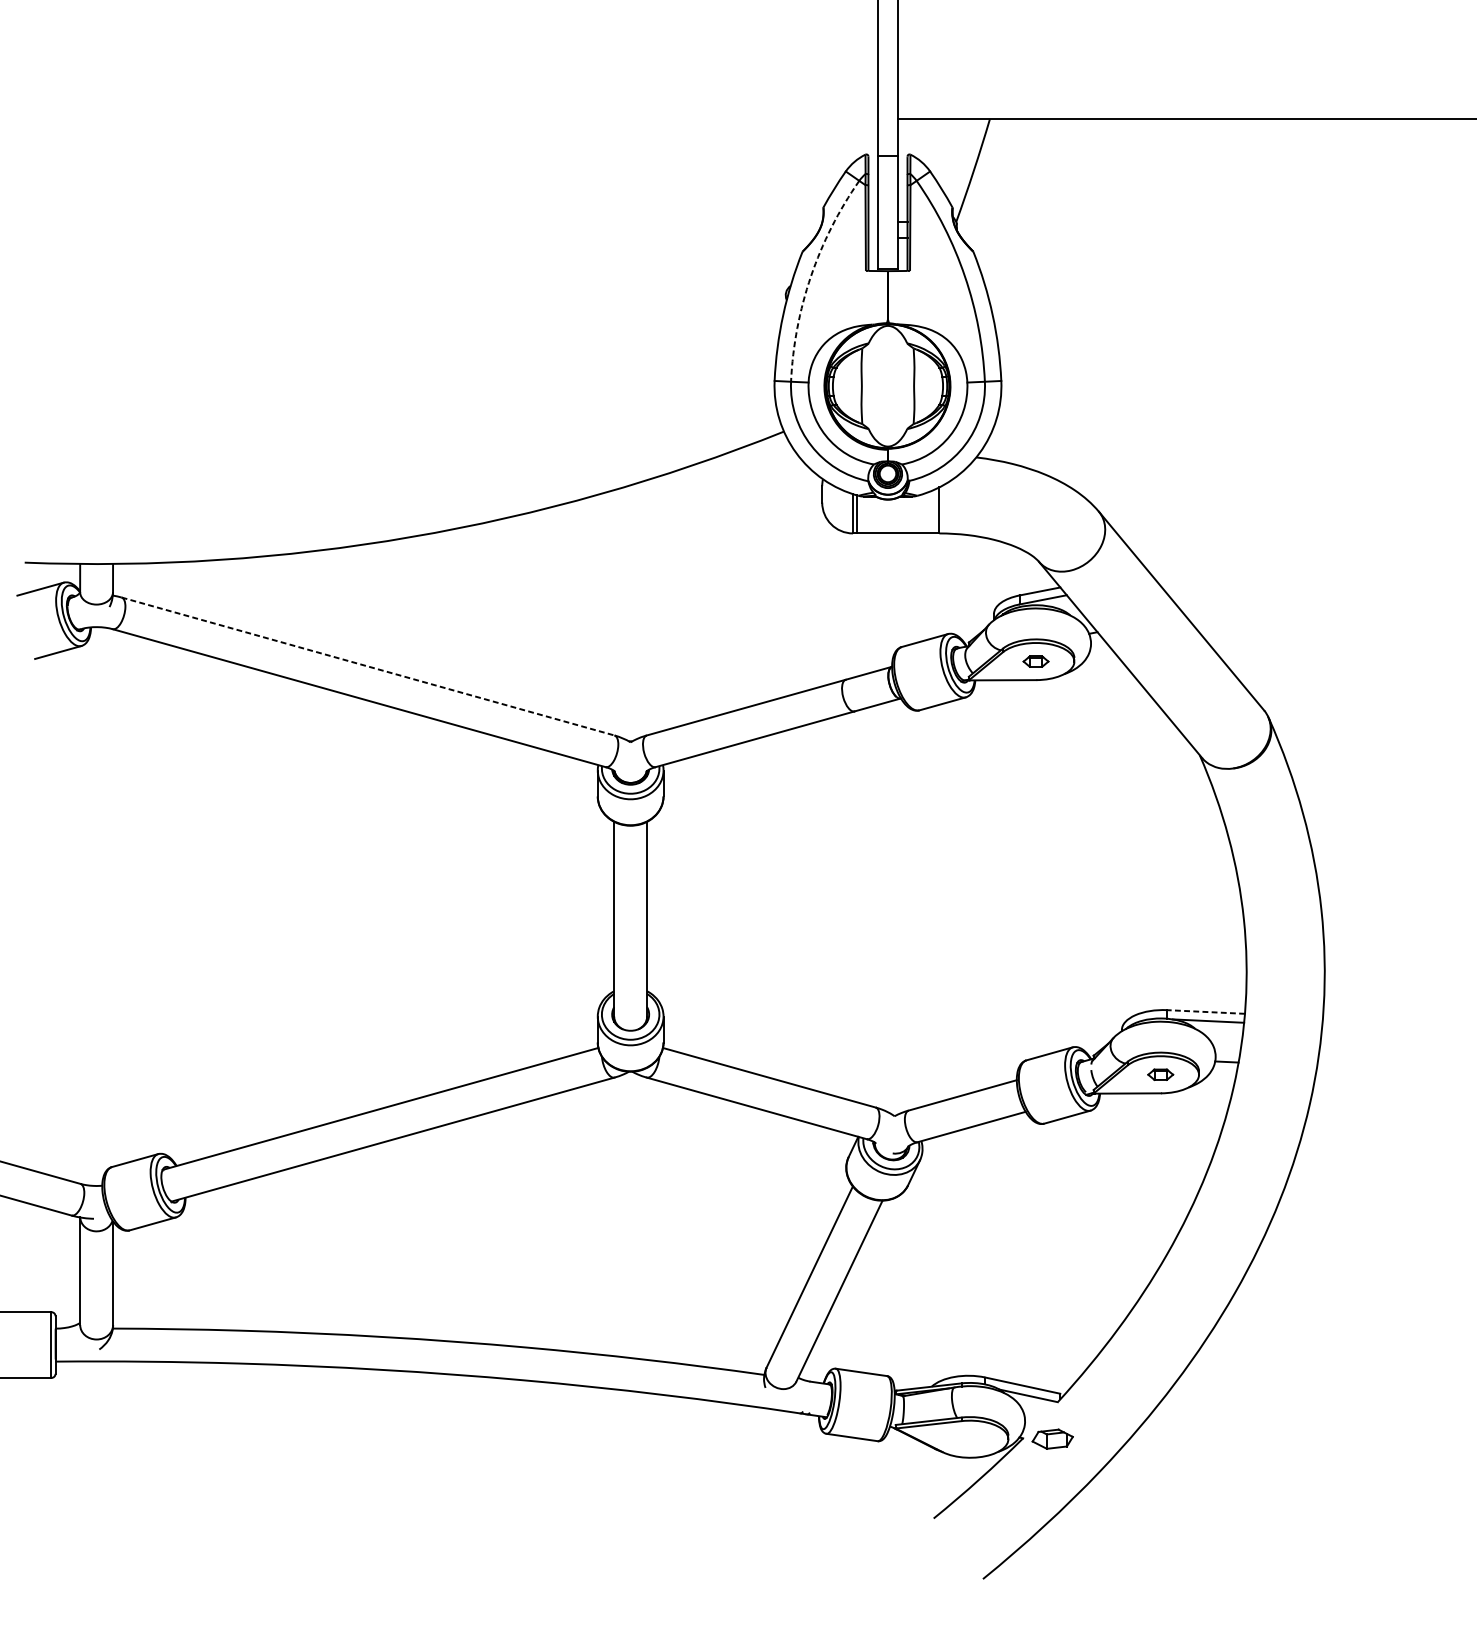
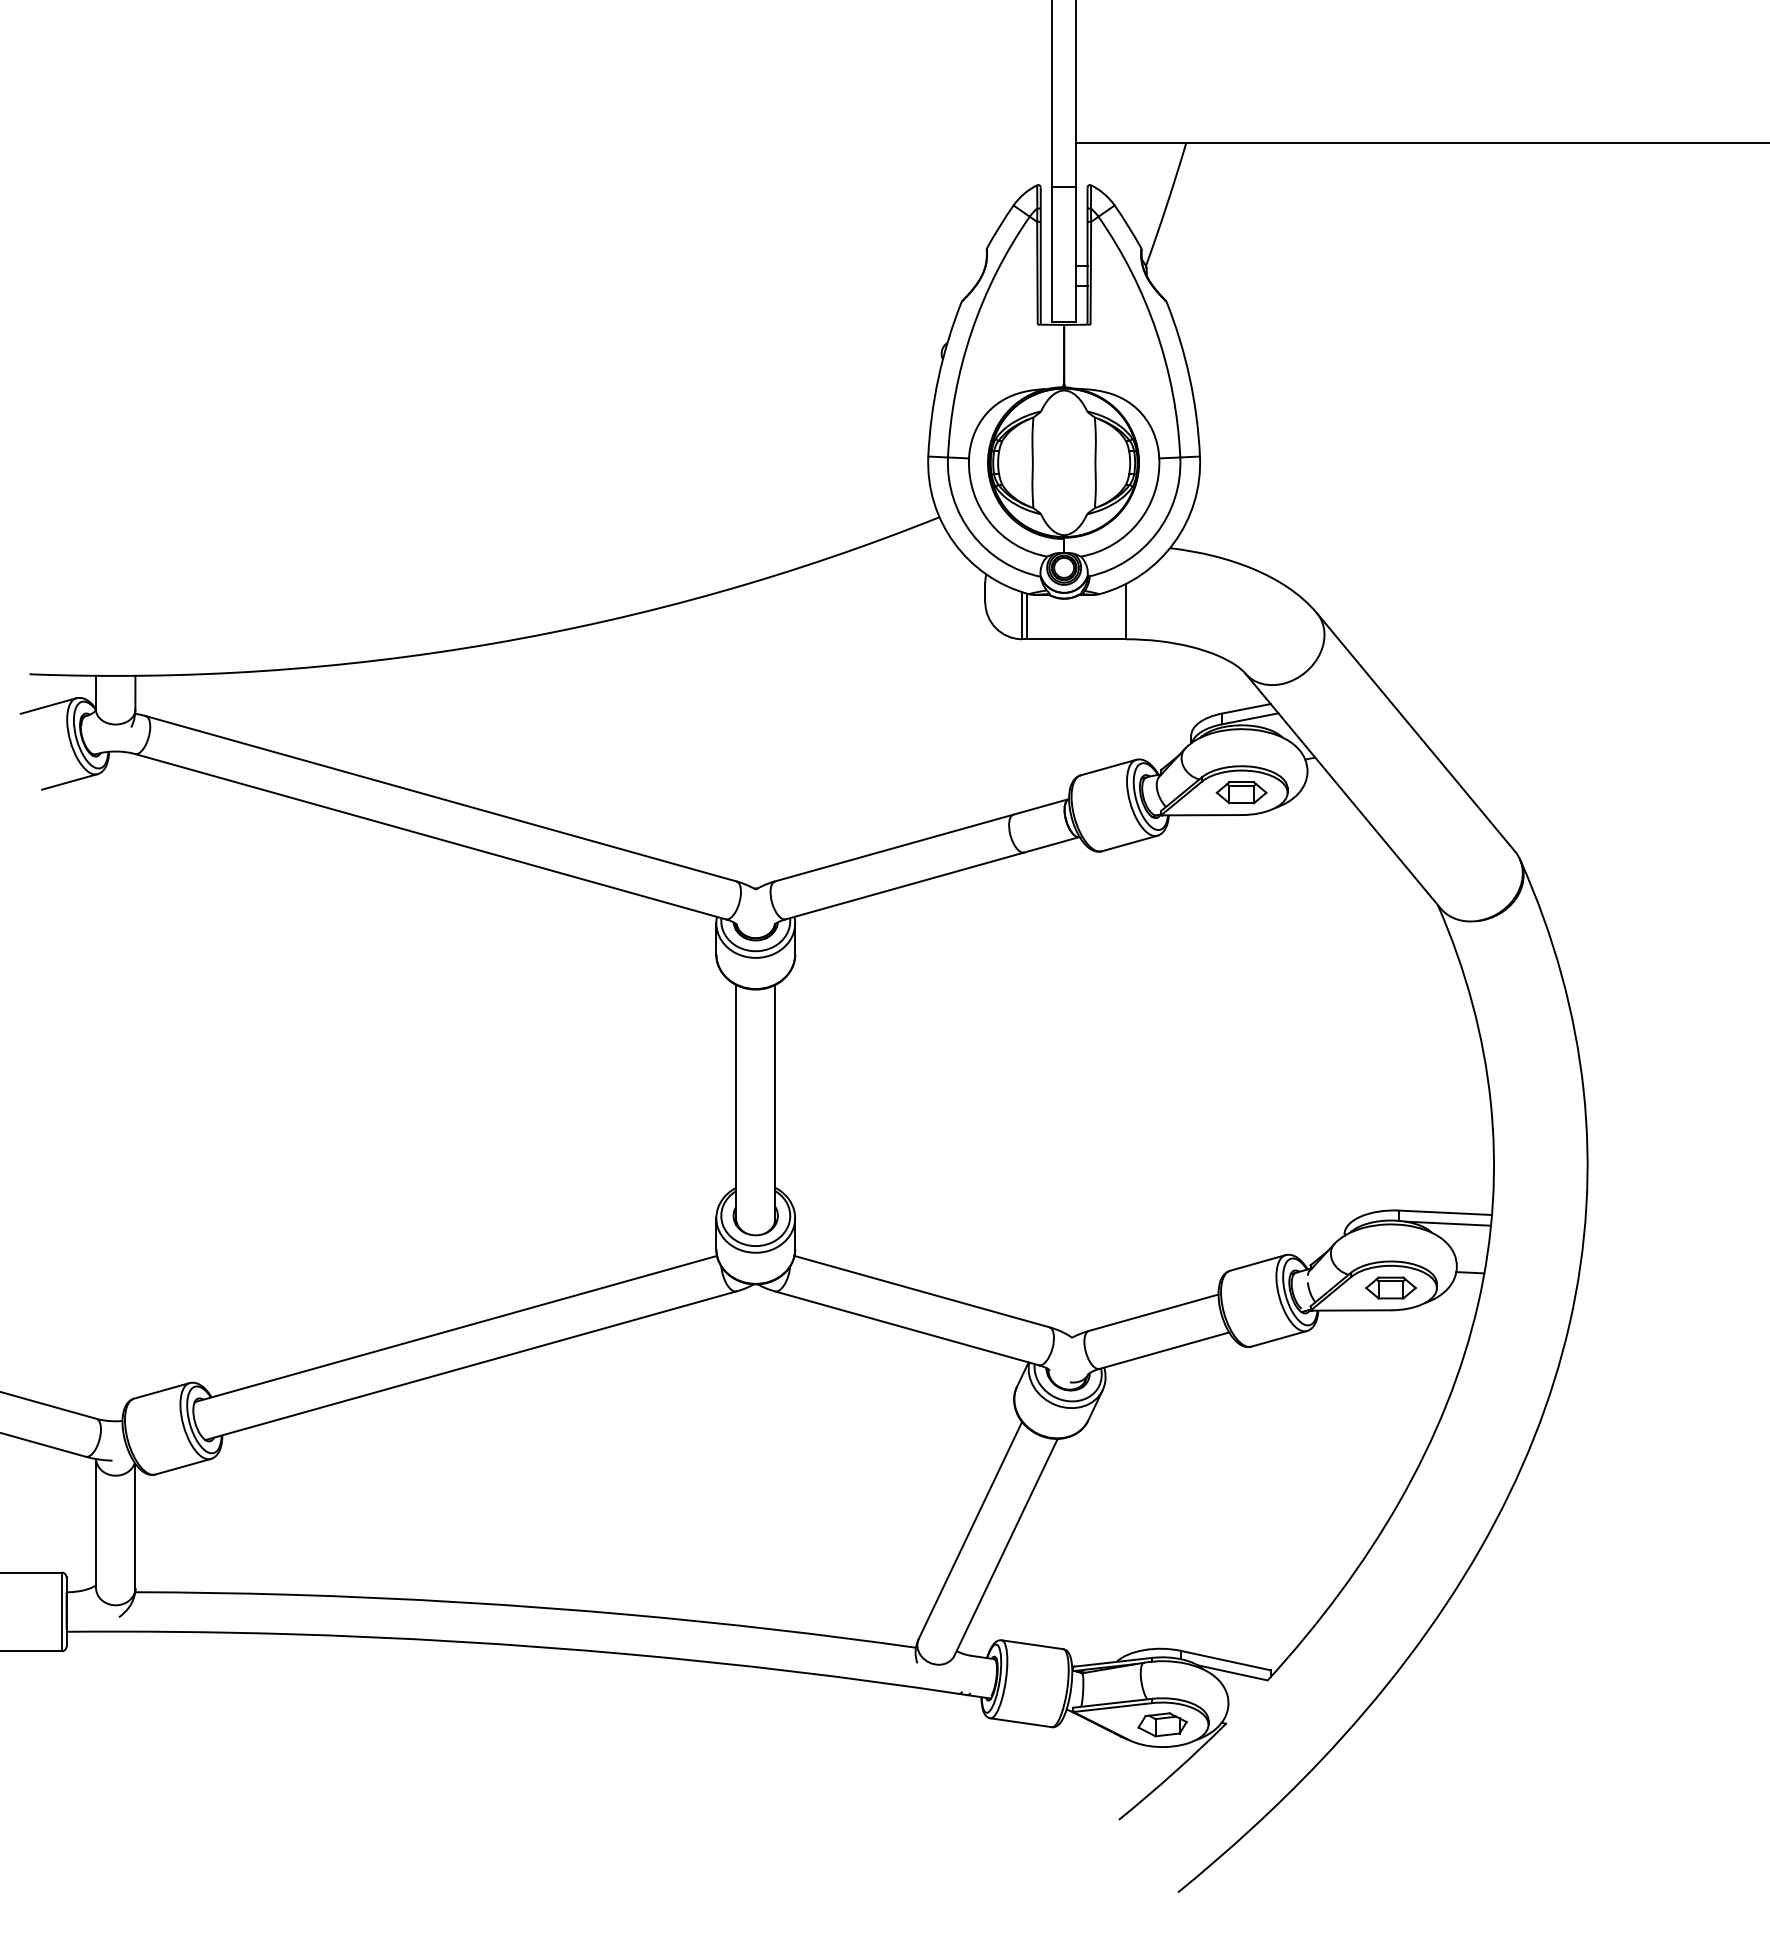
arc: (810, 276) -> (971, 331), dashed -> solid
part: (1035, 661) -> (1241, 792), size x1.67
line: (368, 666) -> (441, 798), dashed -> solid
line: (1206, 1011) -> (1445, 1212), dashed -> solid
part: (1160, 1074) -> (1390, 1287), size x1.67
part: (1052, 1438) -> (1162, 1724), moved

